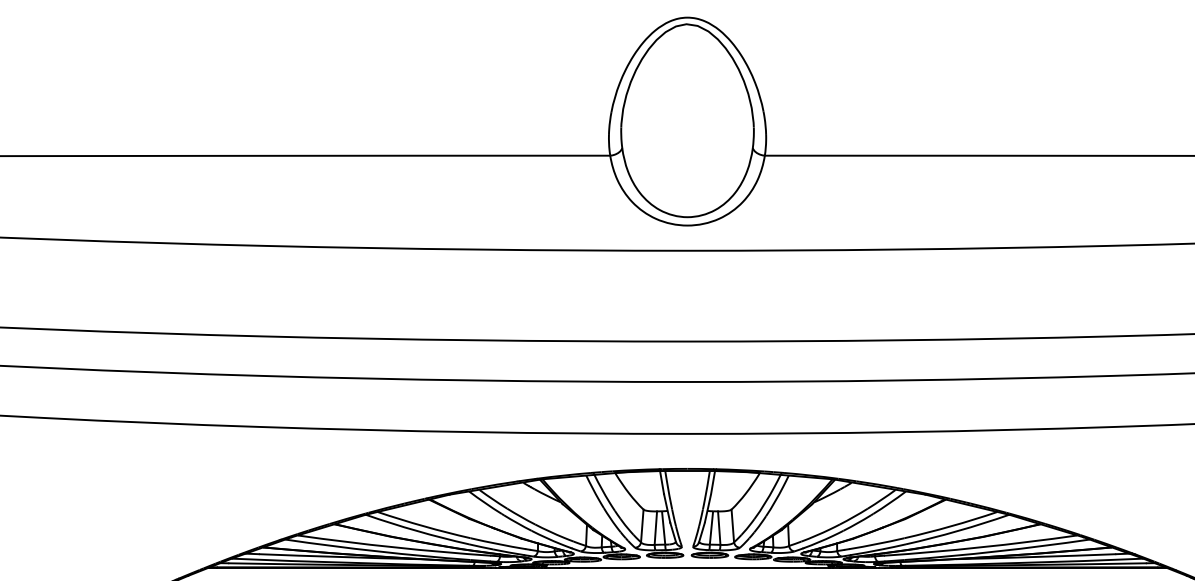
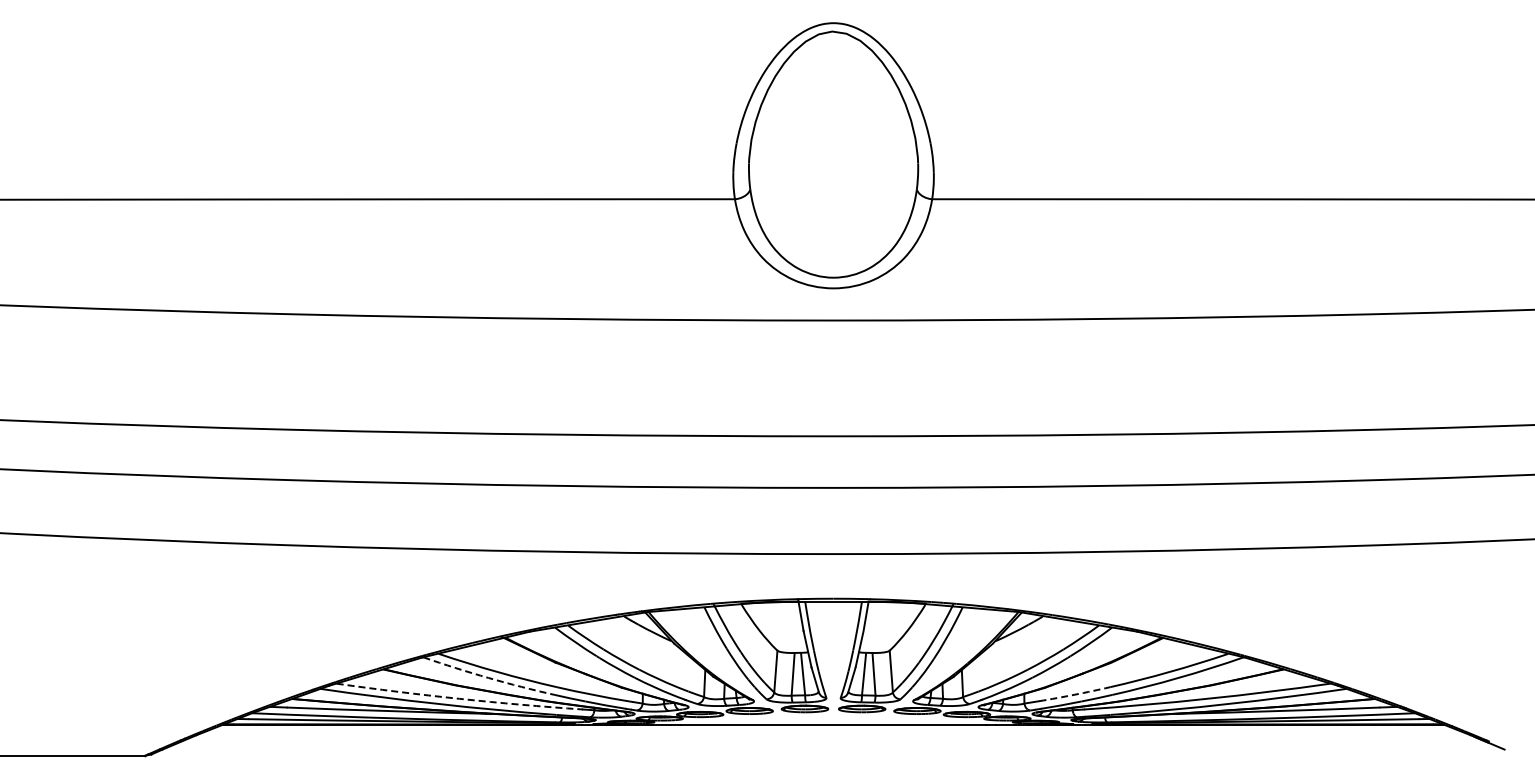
arc: (417, 531) -> (488, 678), solid -> dashed
arc: (876, 543) -> (1074, 694), solid -> dashed
arc: (394, 547) -> (459, 698), solid -> dashed

